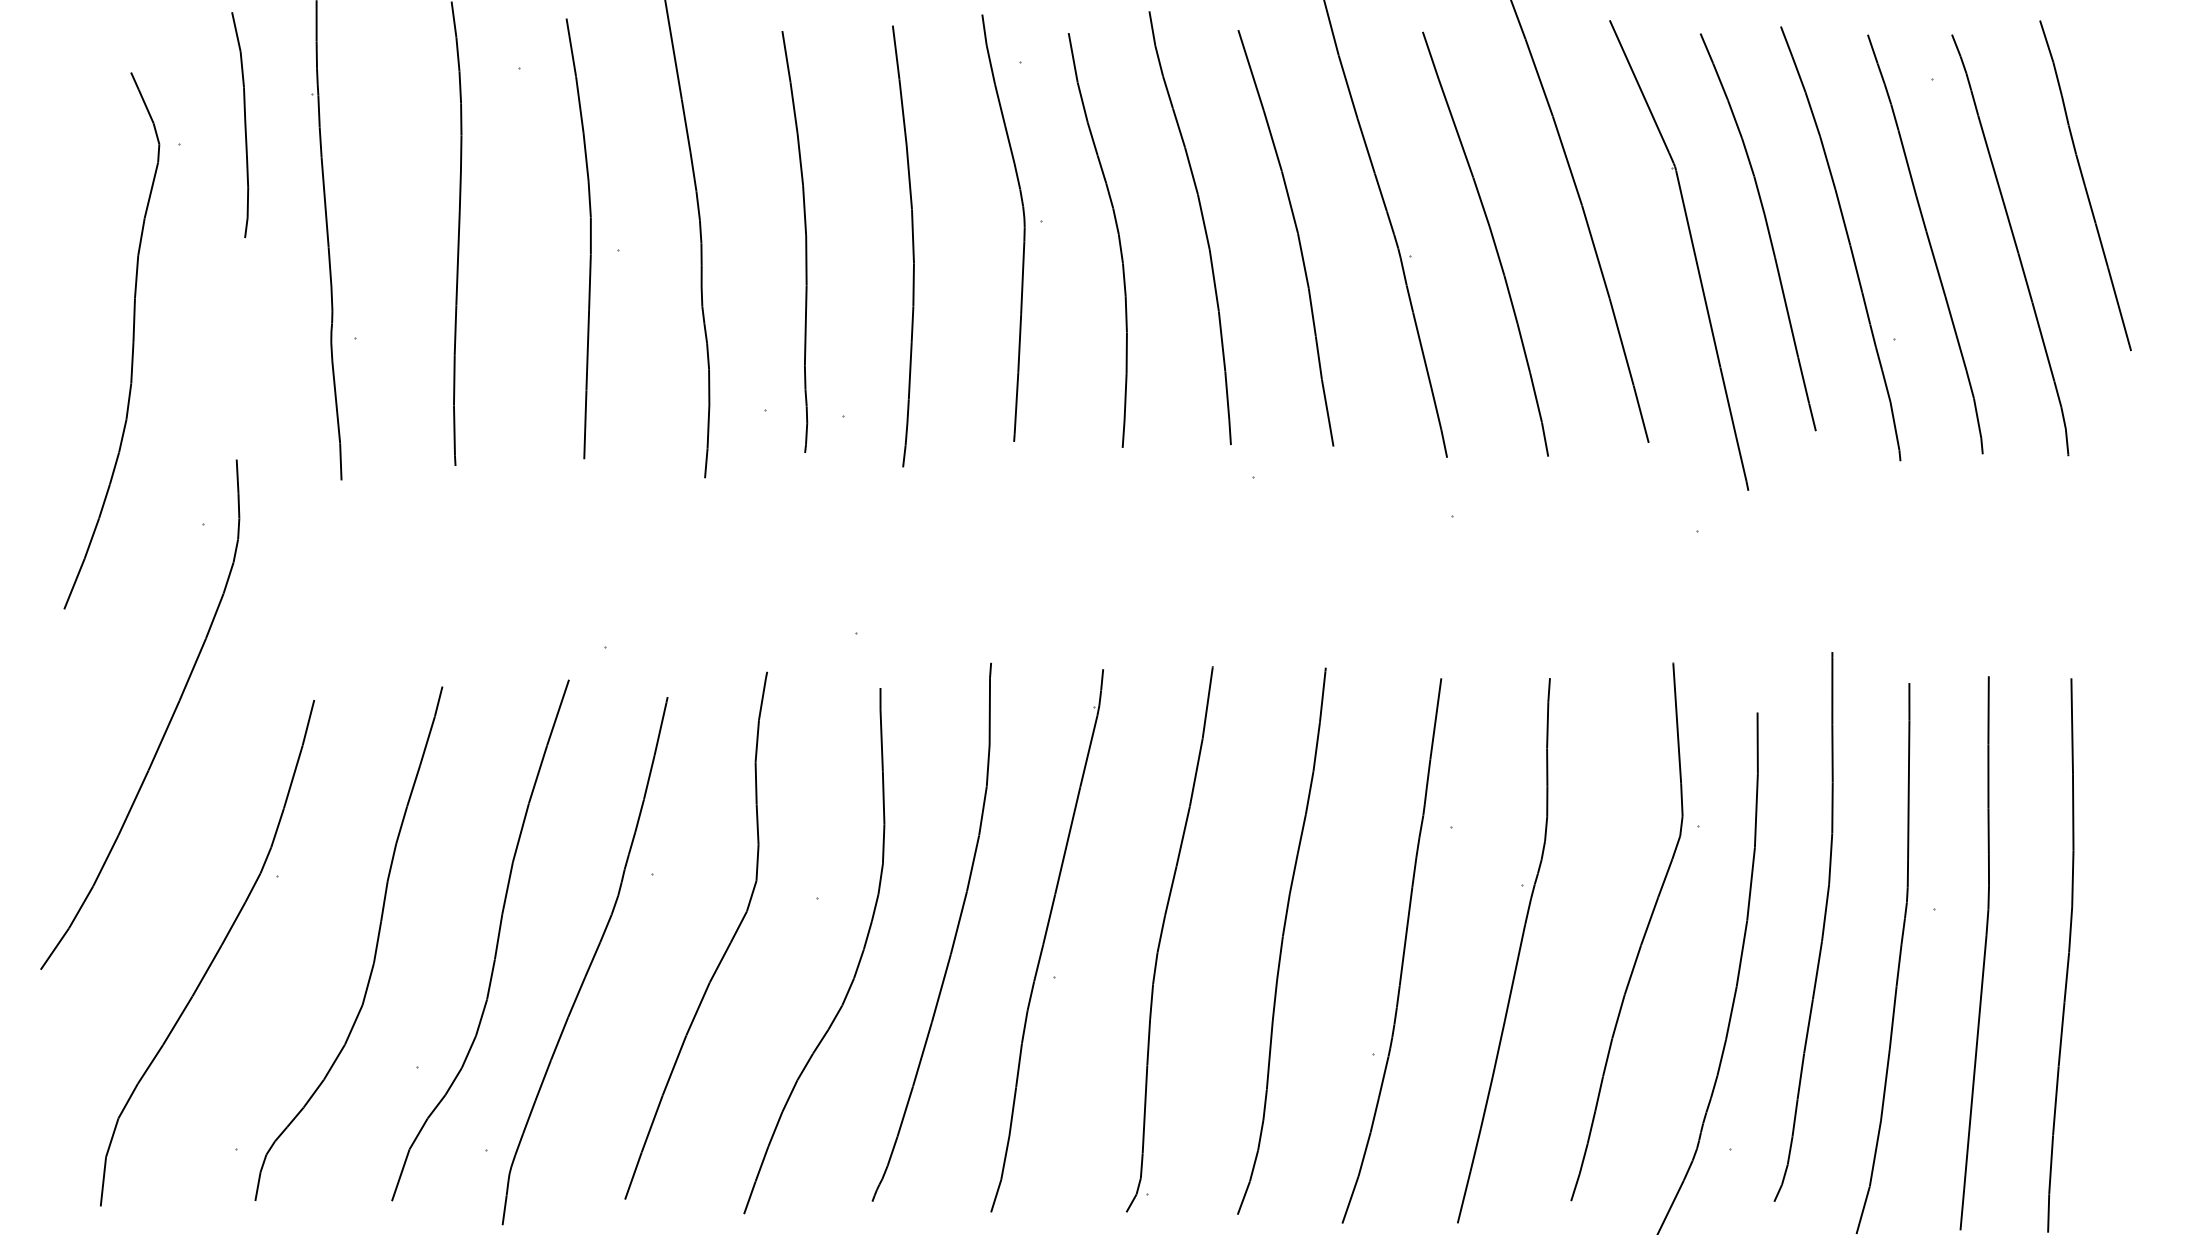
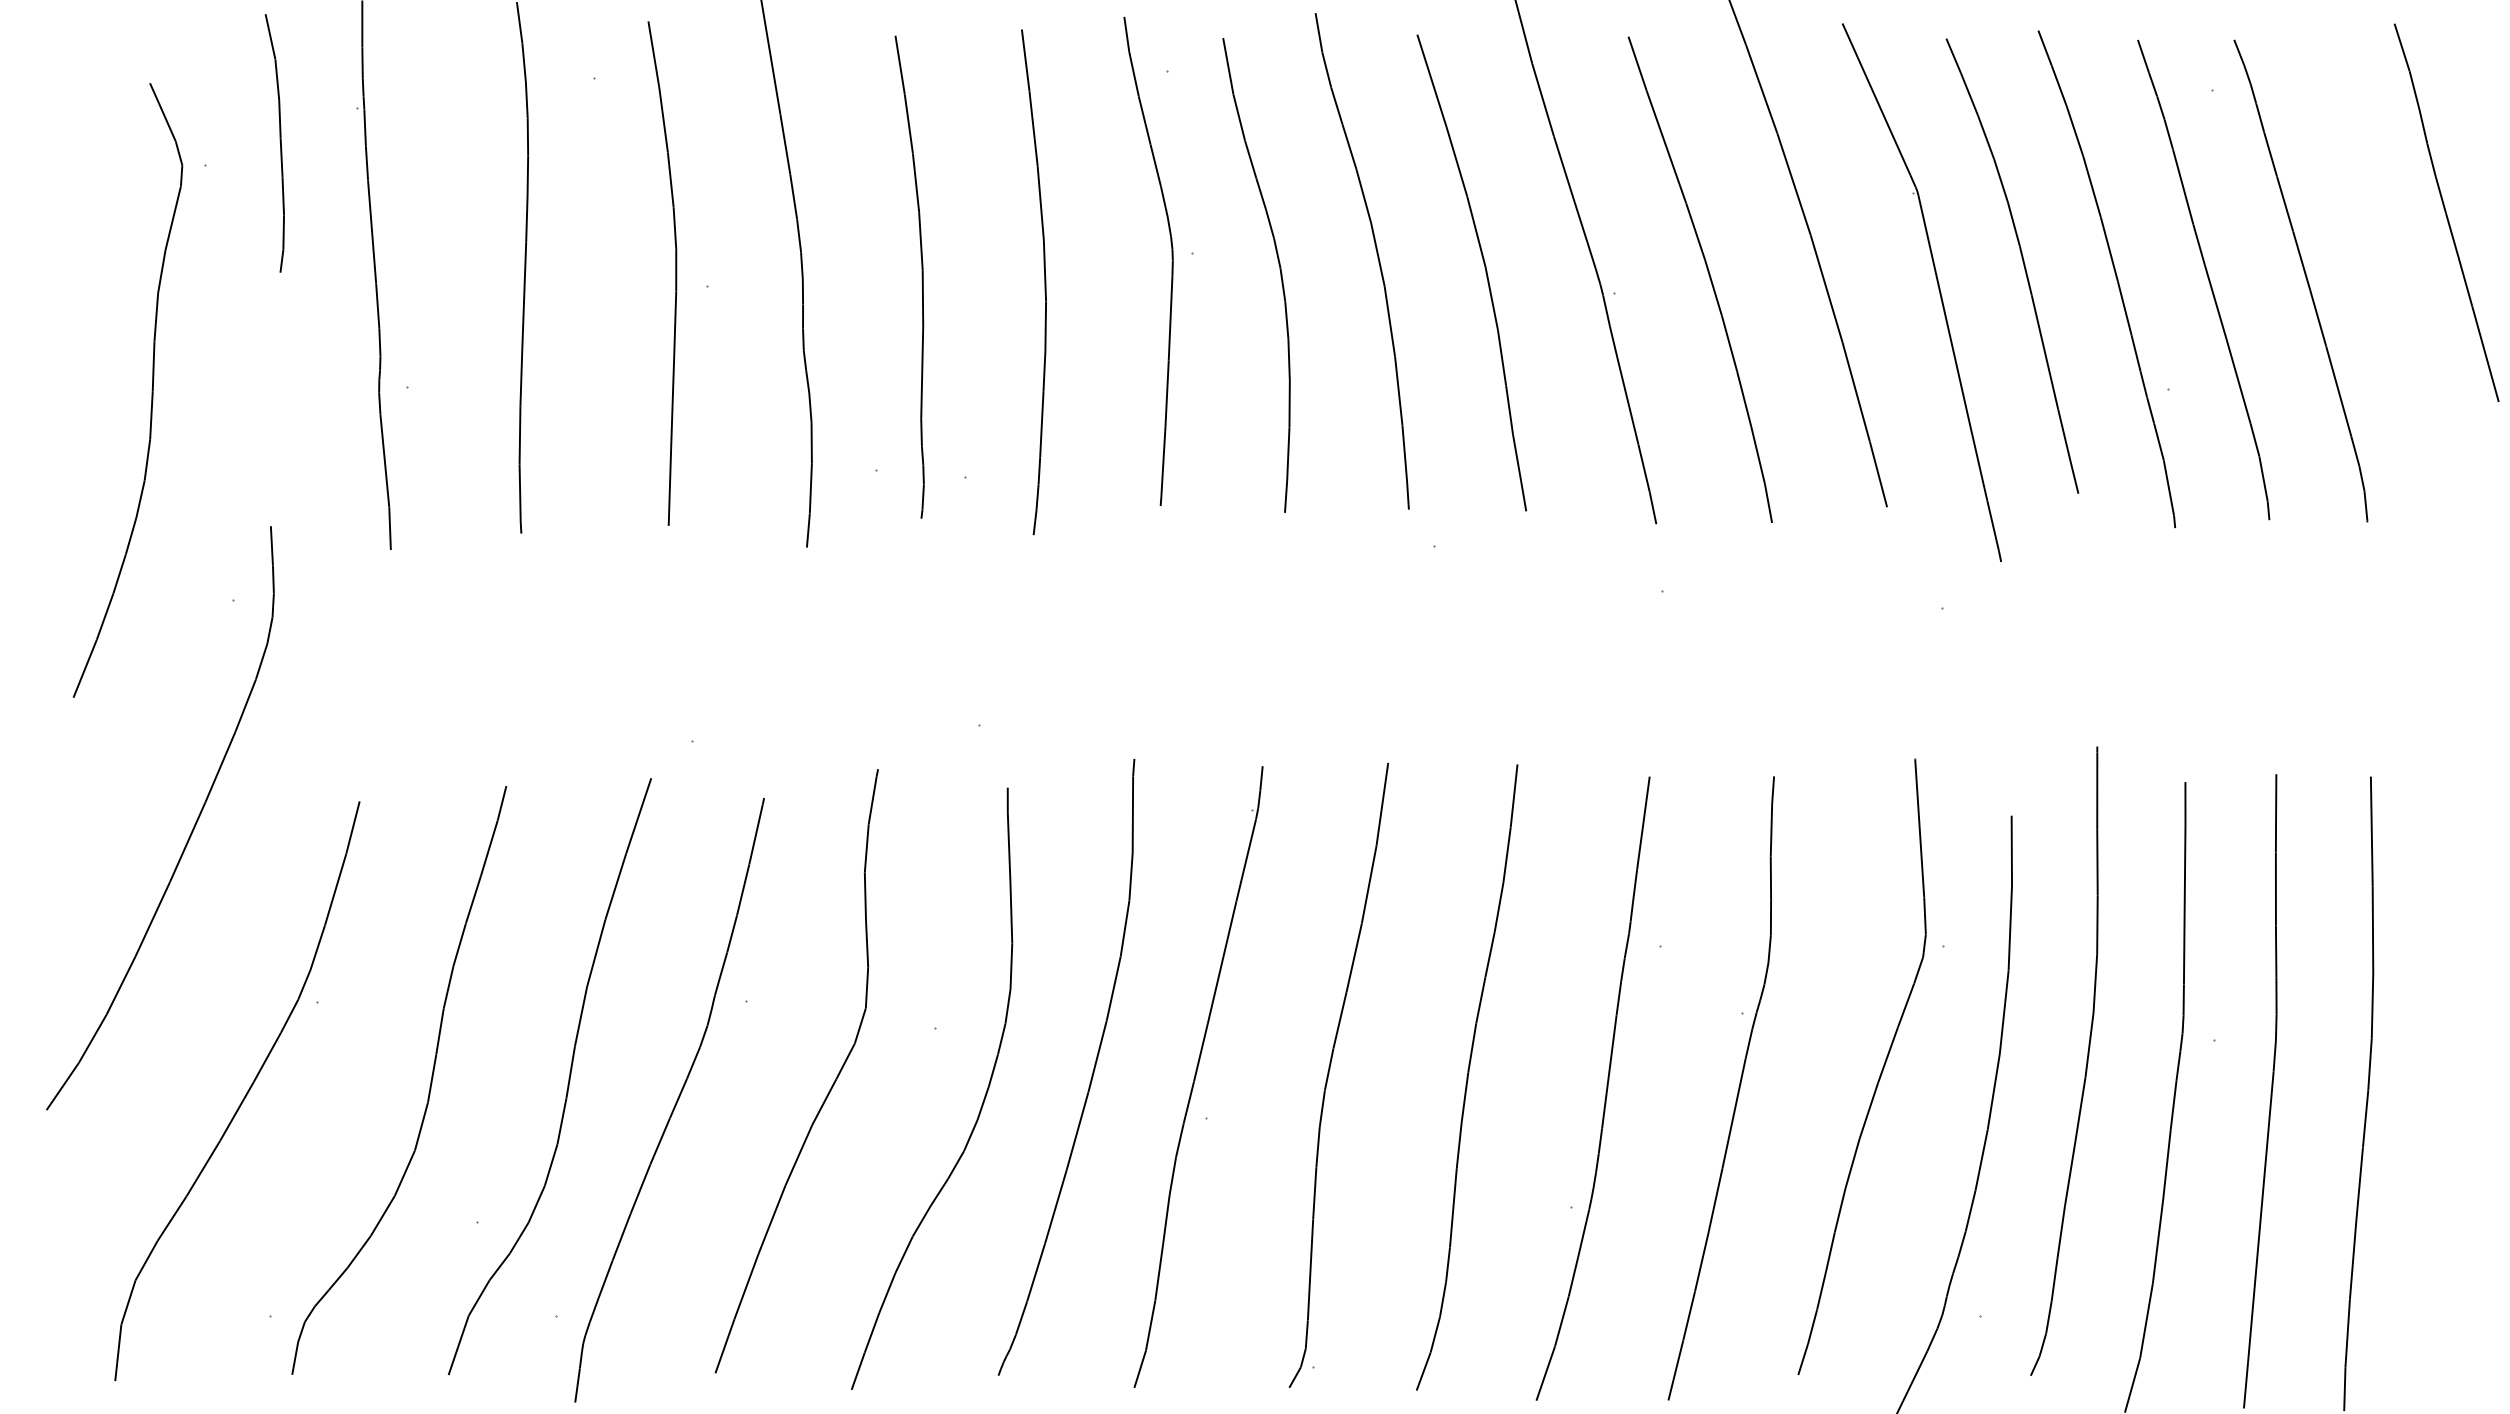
curve: (2085, 185) -> (2446, 212), moved

